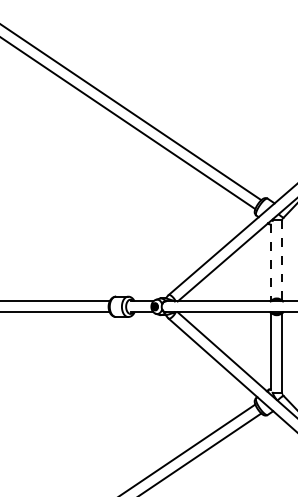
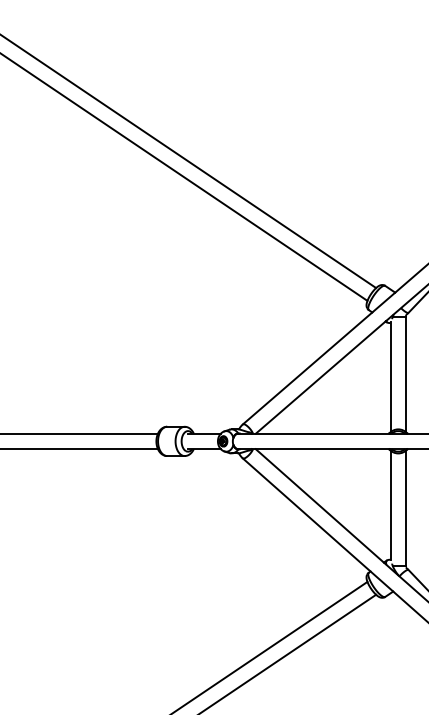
line: (282, 259) -> (406, 373), dashed -> solid
line: (271, 262) -> (390, 377), dashed -> solid

